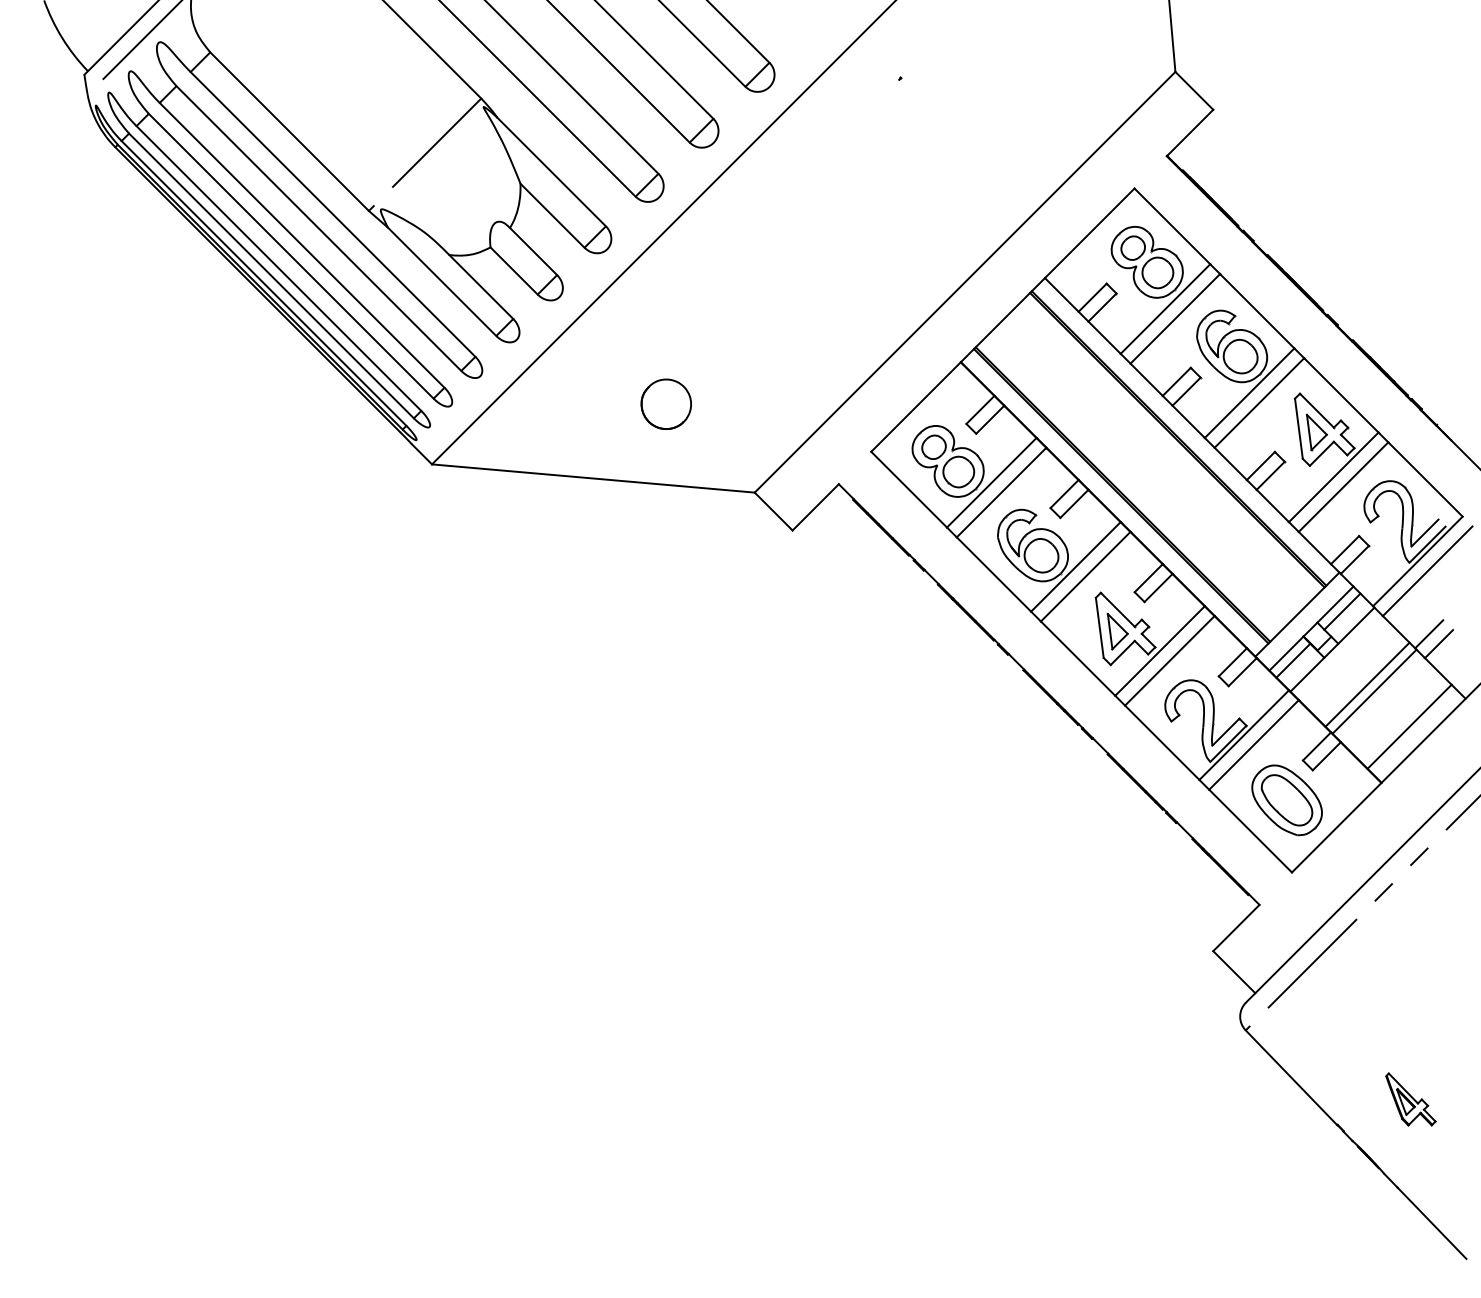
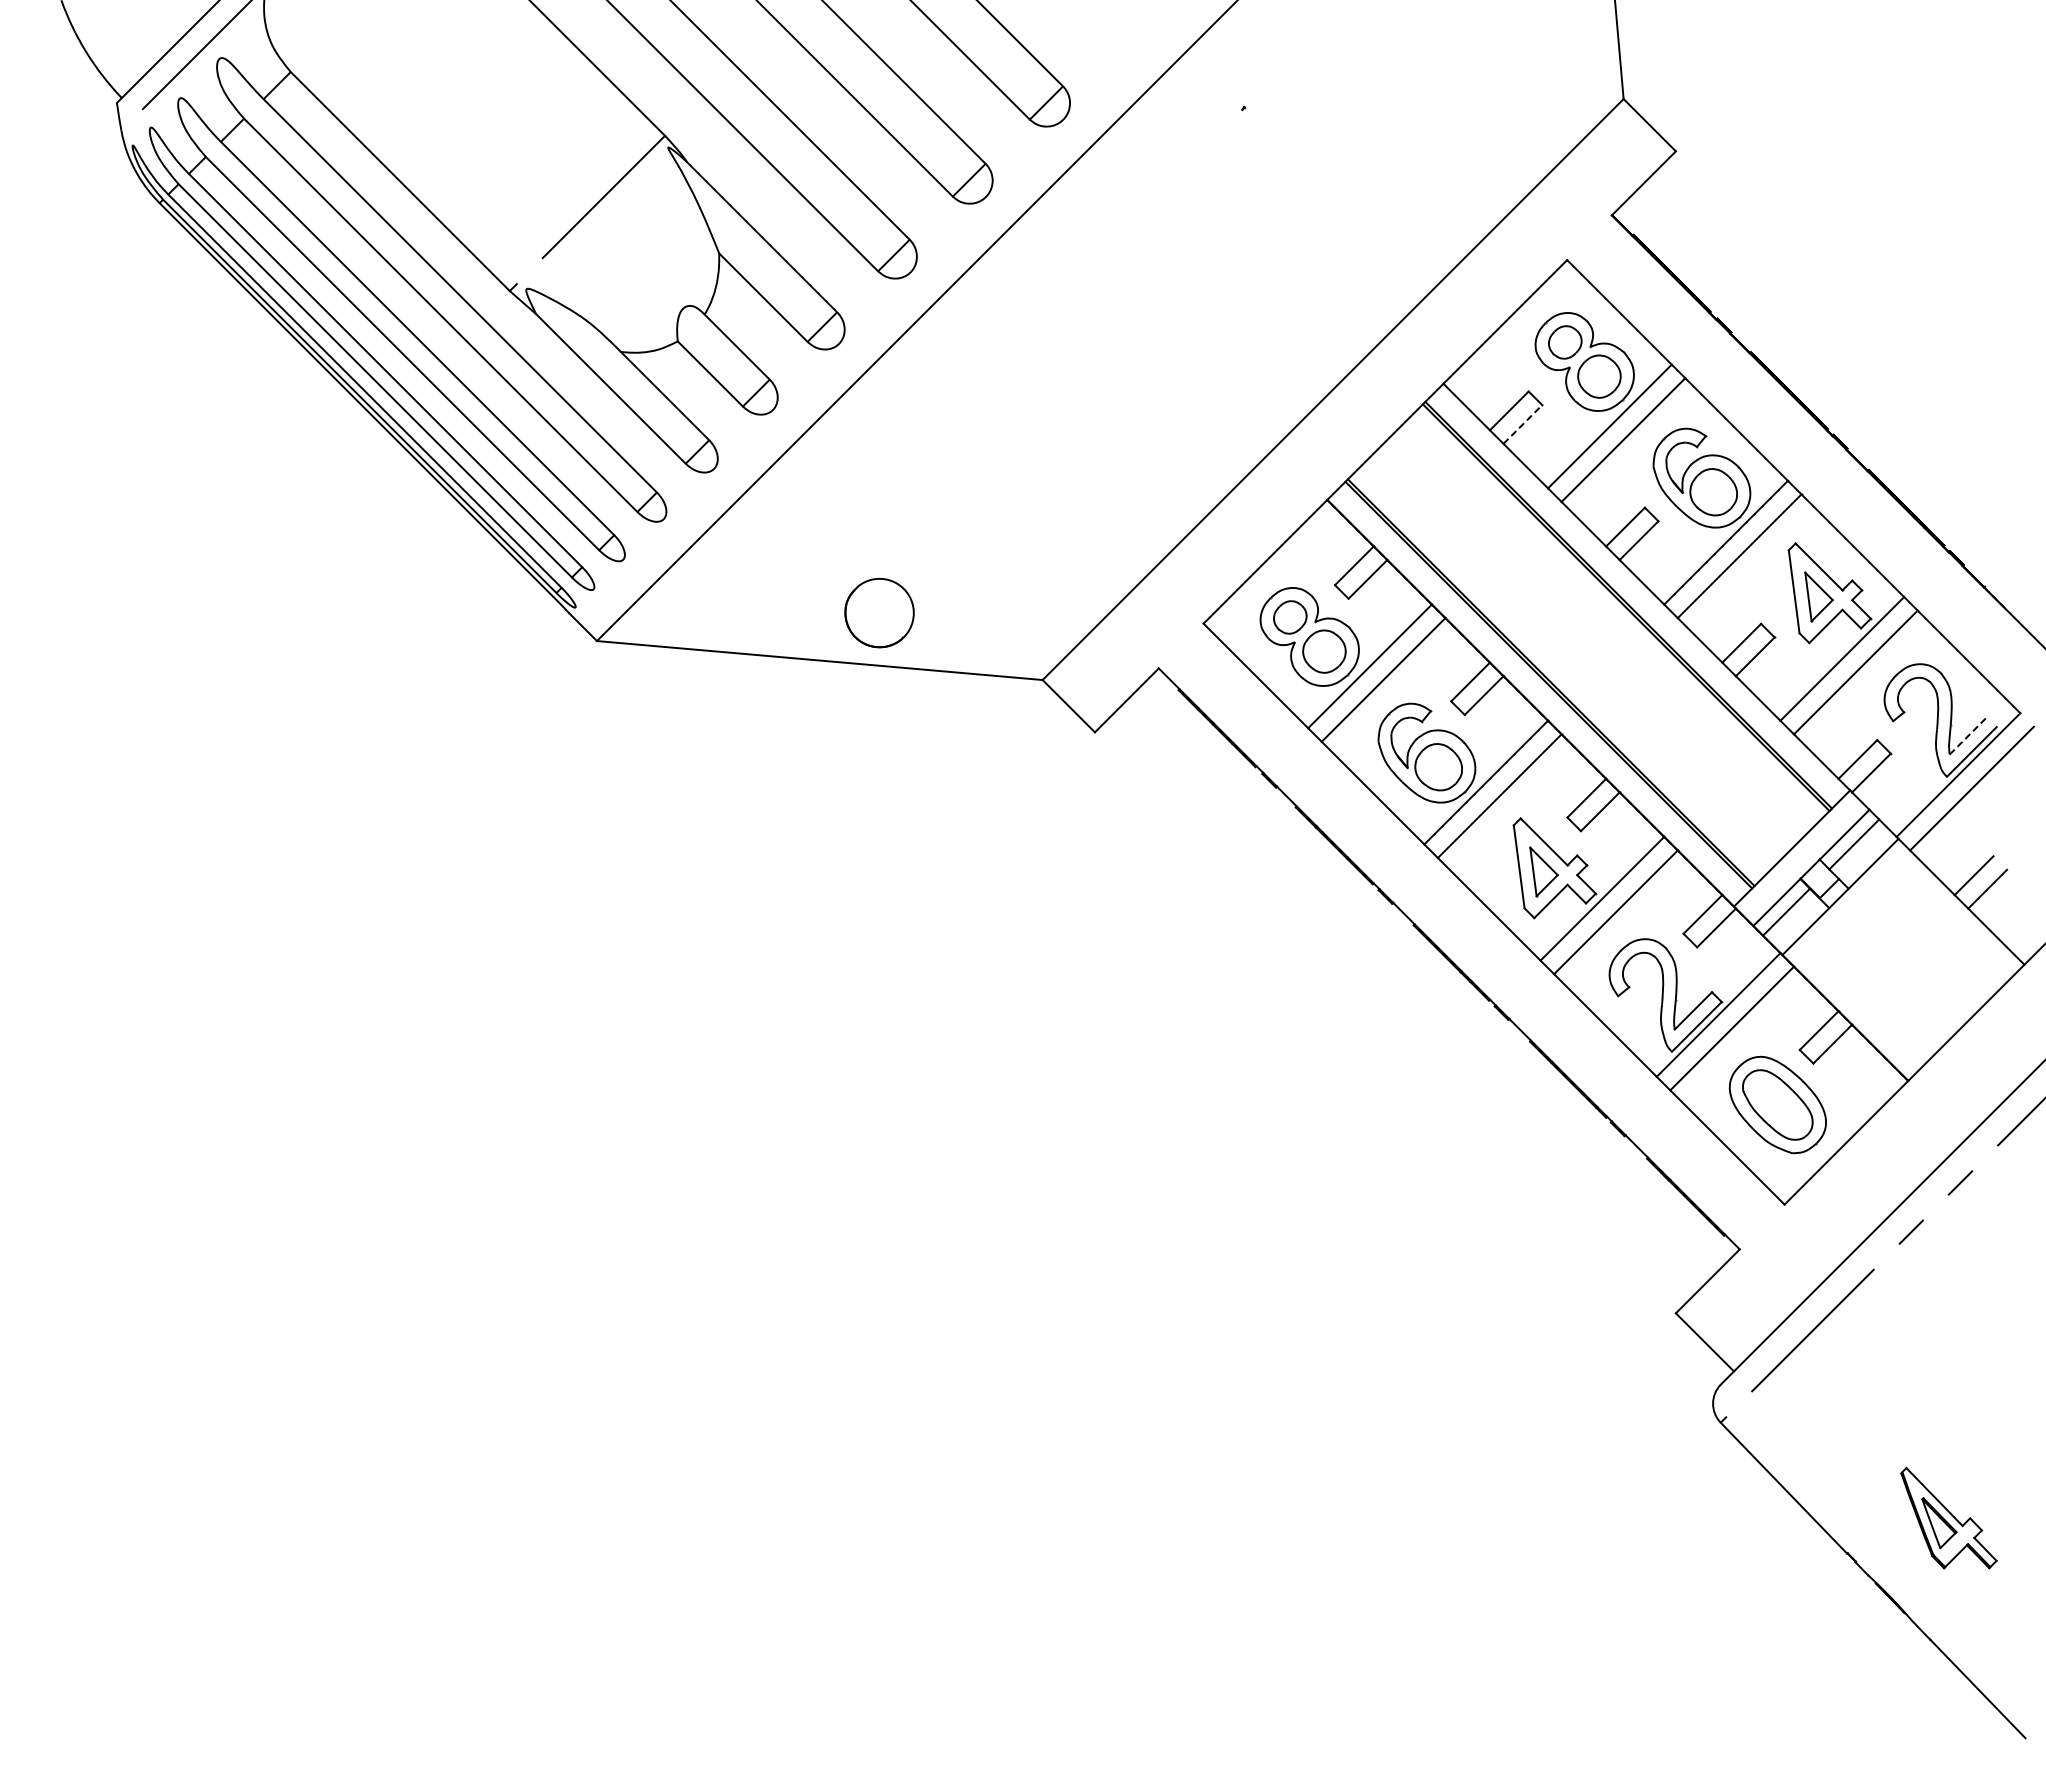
line: (1102, 307) -> (1523, 424), solid -> dashed
part: (666, 404) -> (879, 613), moved
line: (1425, 532) -> (1968, 735), solid -> dashed
line: (1367, 684) -> (1888, 945), removed
line: (1374, 691) -> (1898, 954), removed
line: (1409, 726) -> (1946, 1003), removed
part: (1410, 1099) -> (1948, 1517), size x1.4

